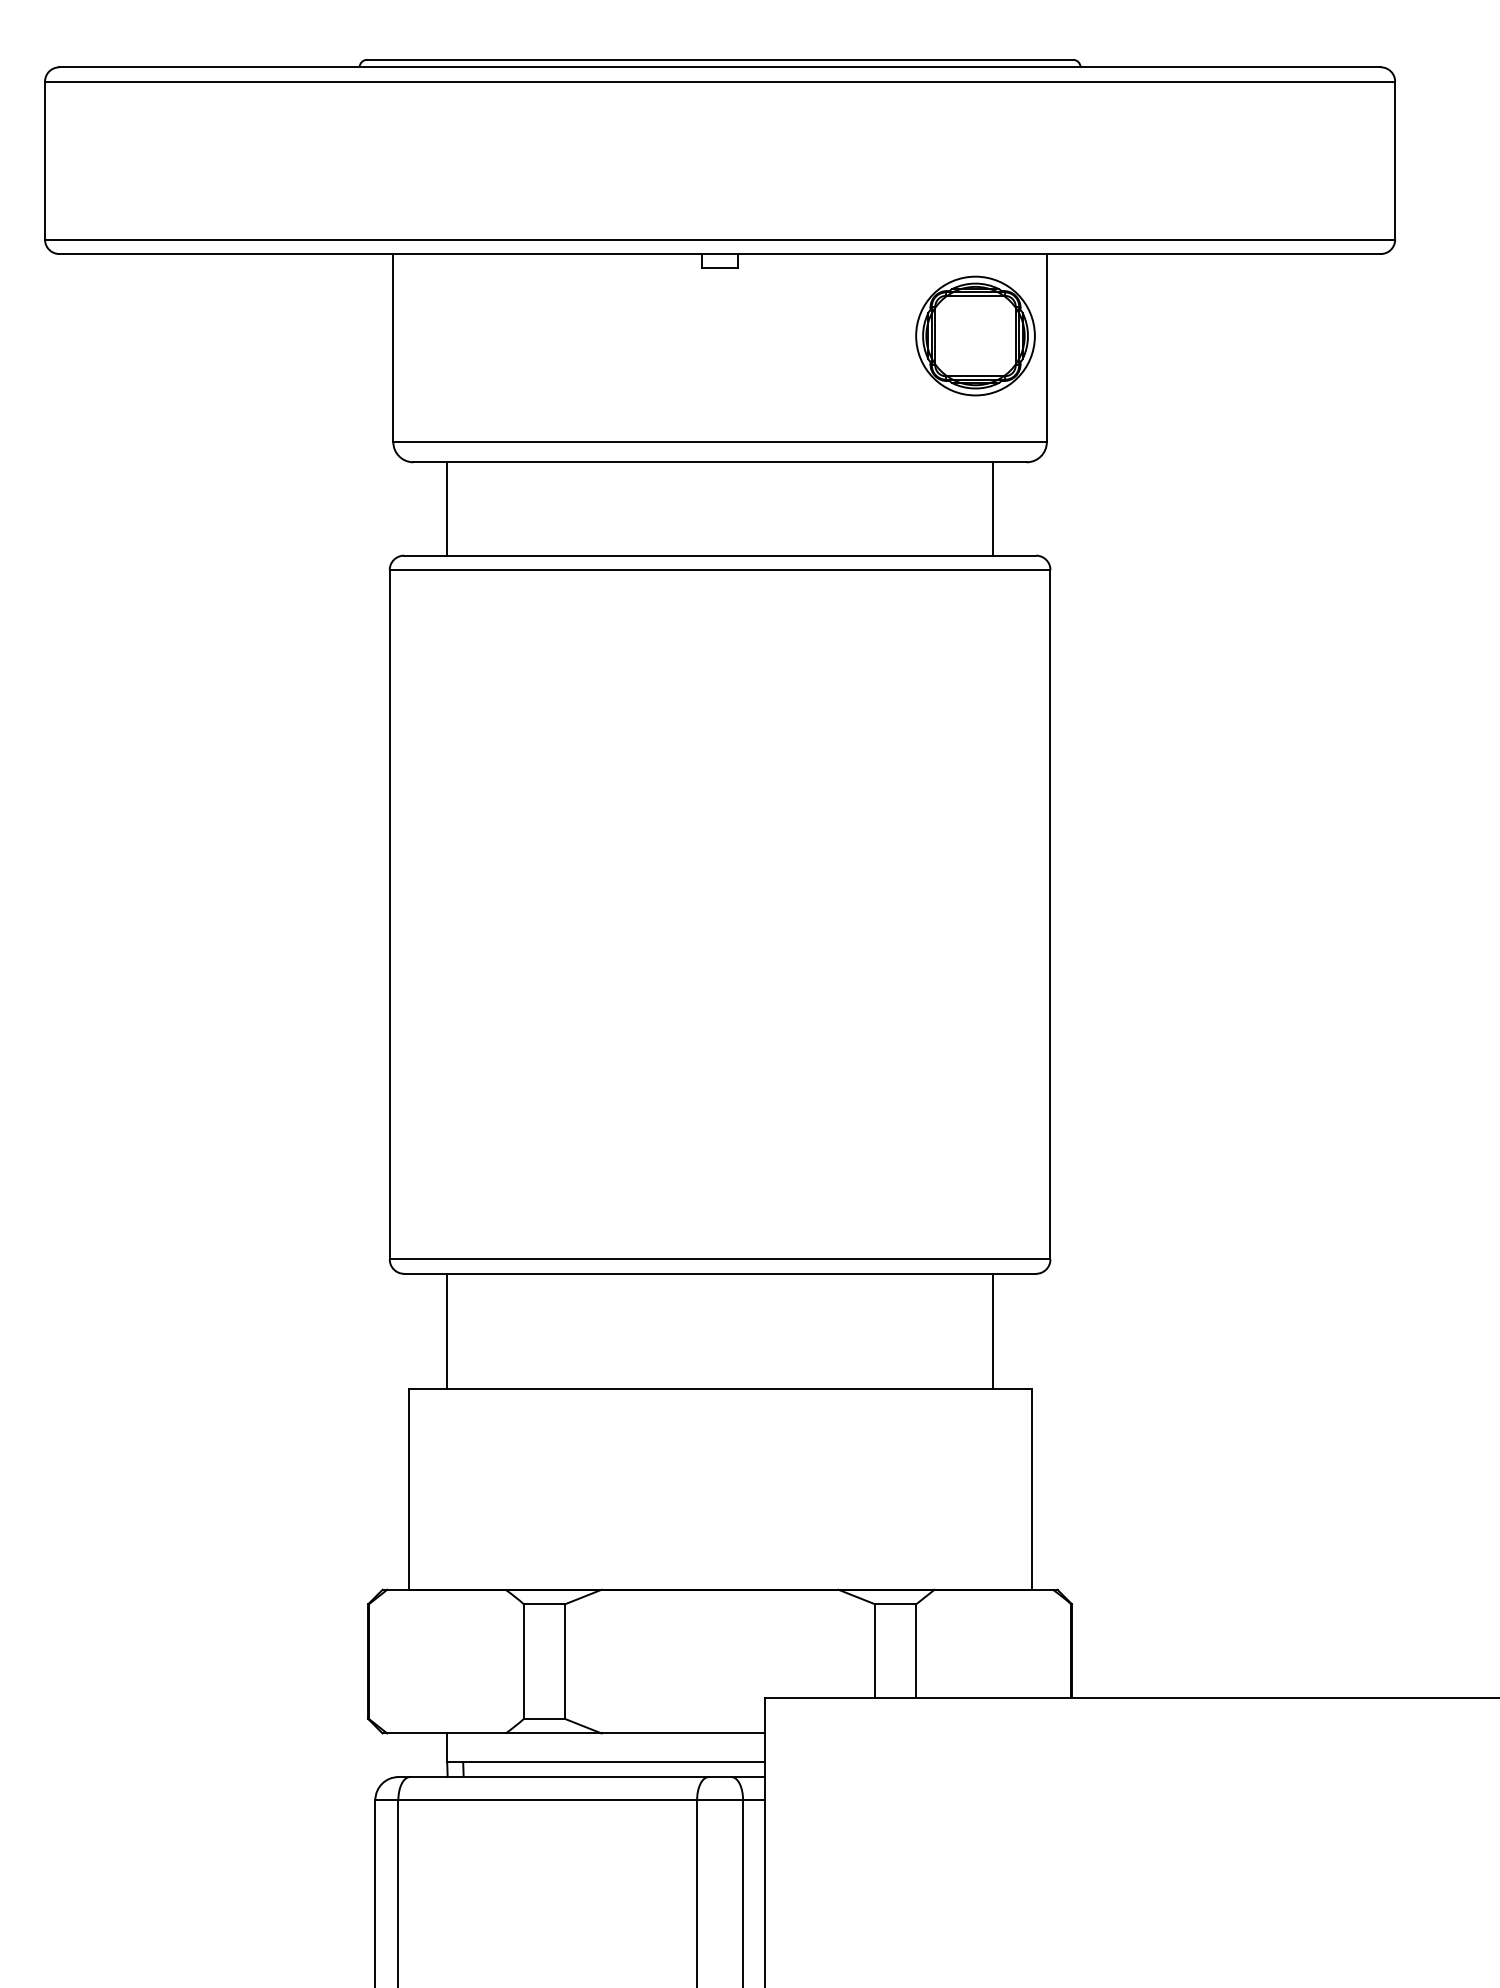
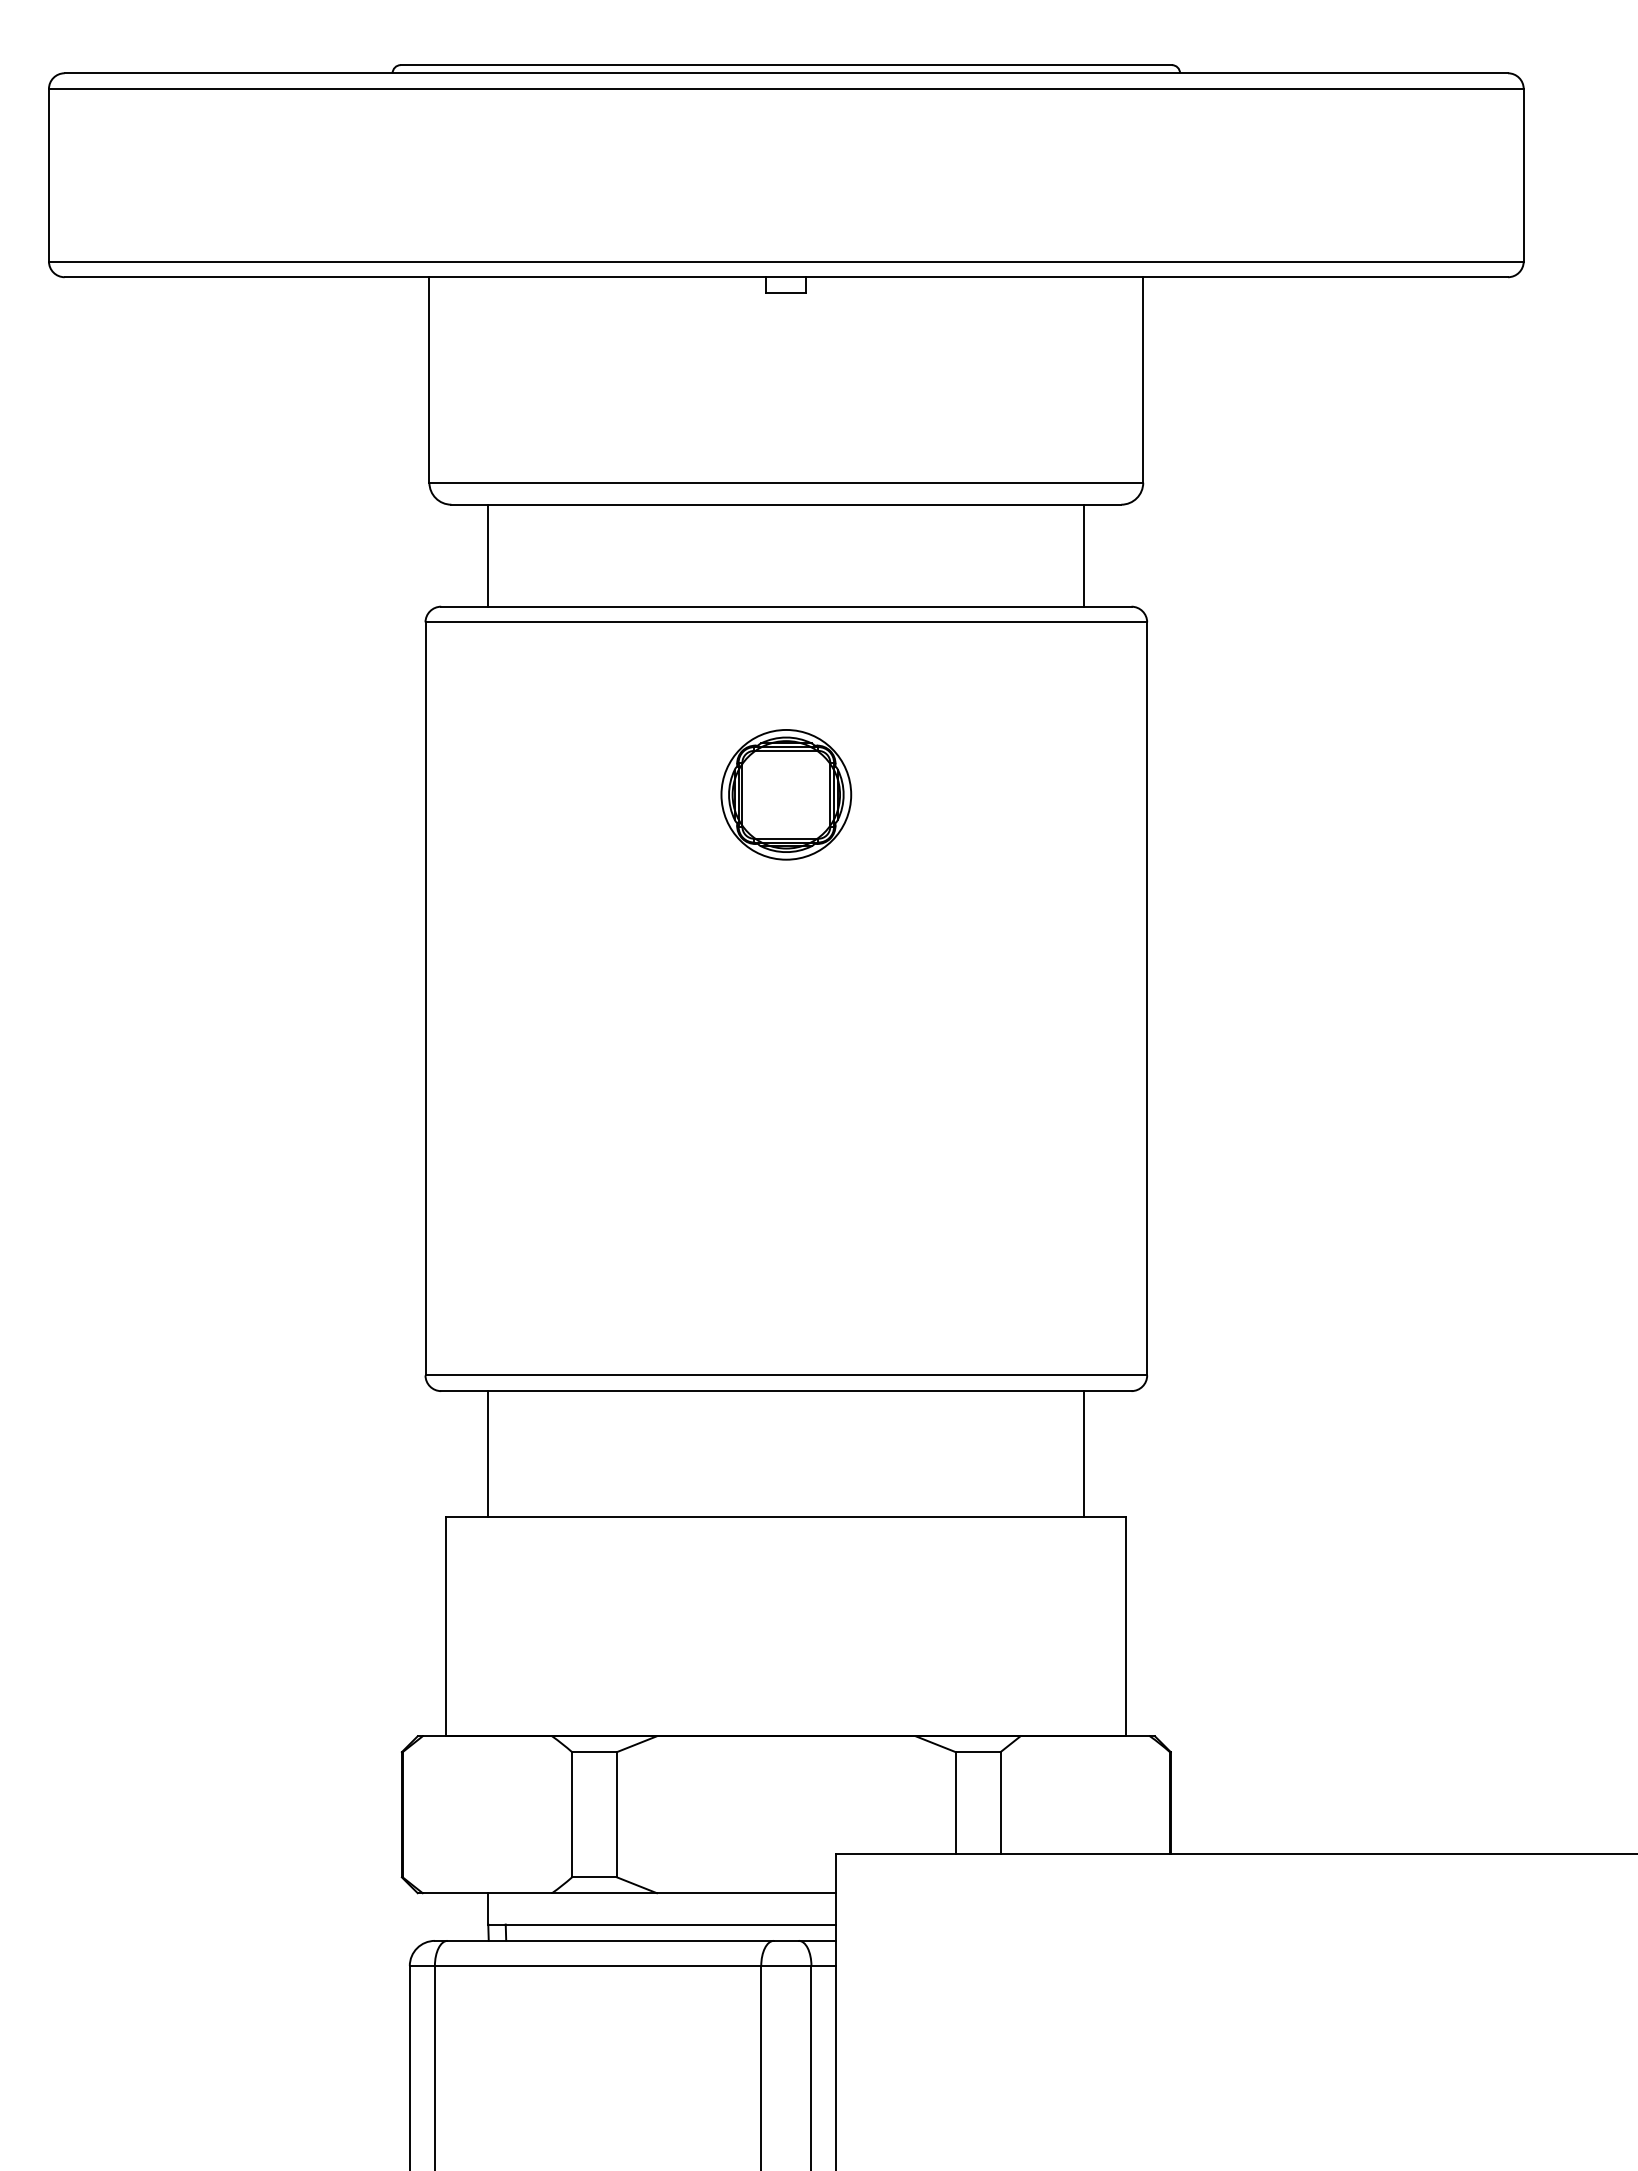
part: (975, 335) -> (786, 794), moved

